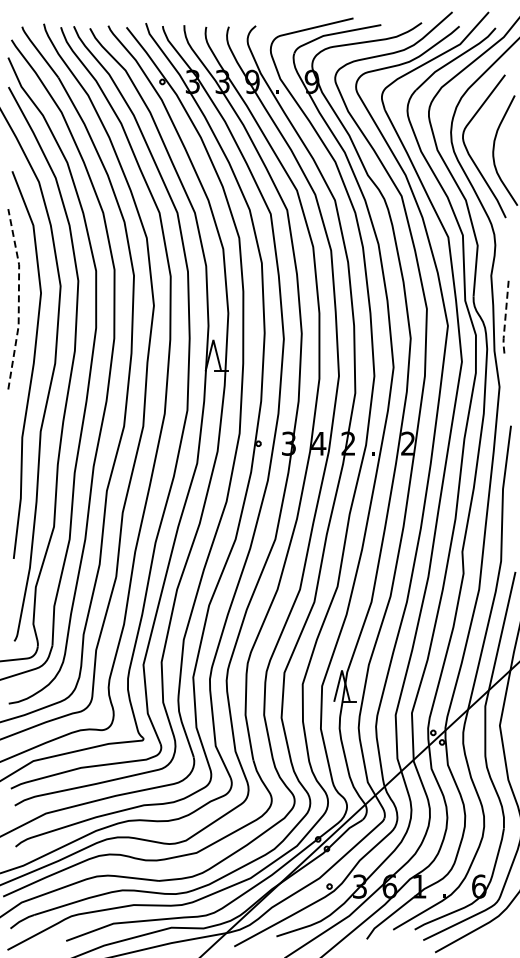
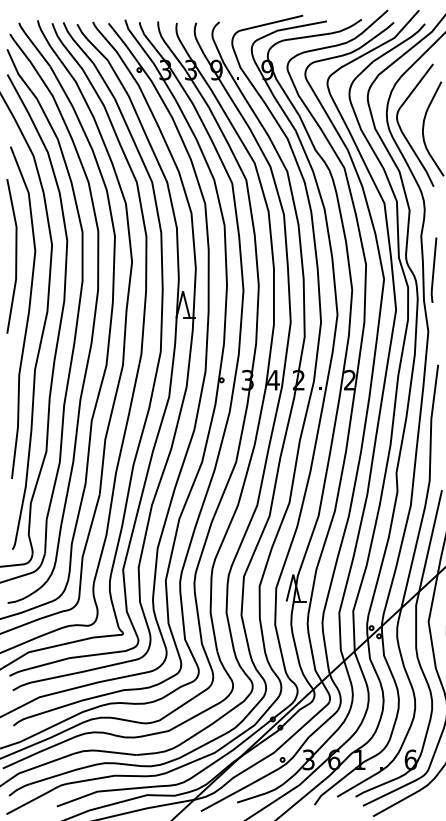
line: (18, 299) -> (15, 256), dashed -> solid
line: (505, 316) -> (433, 271), dashed -> solid

